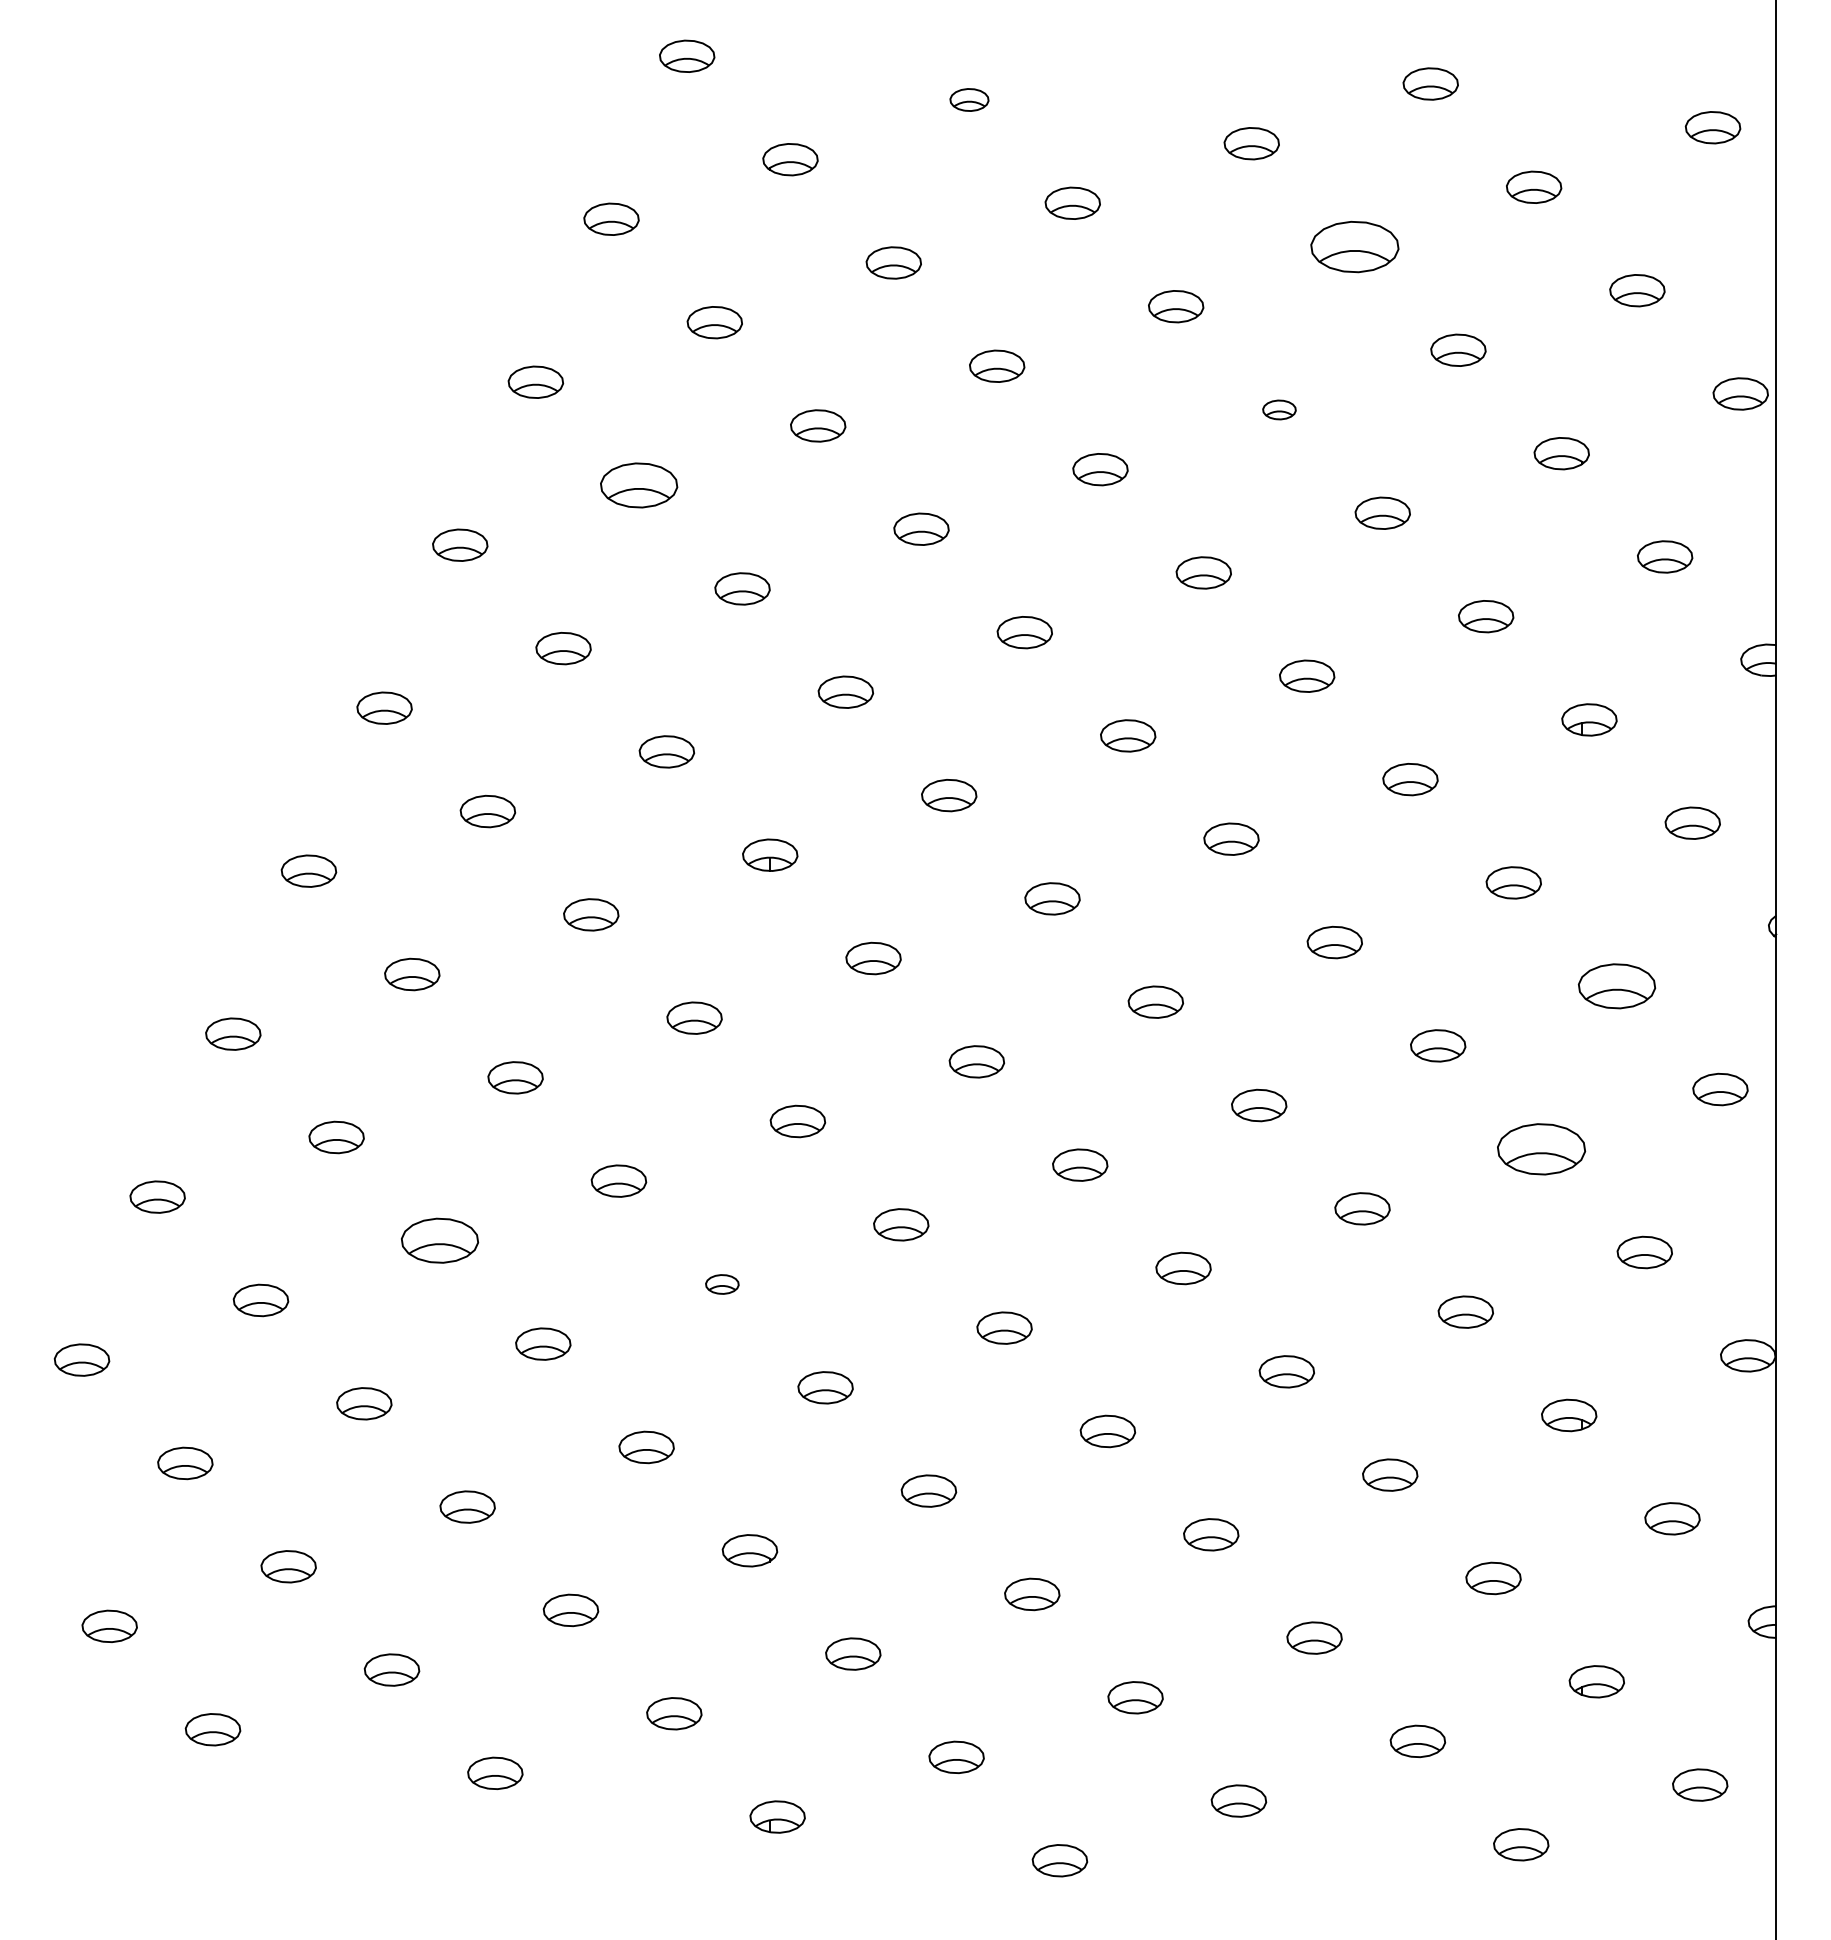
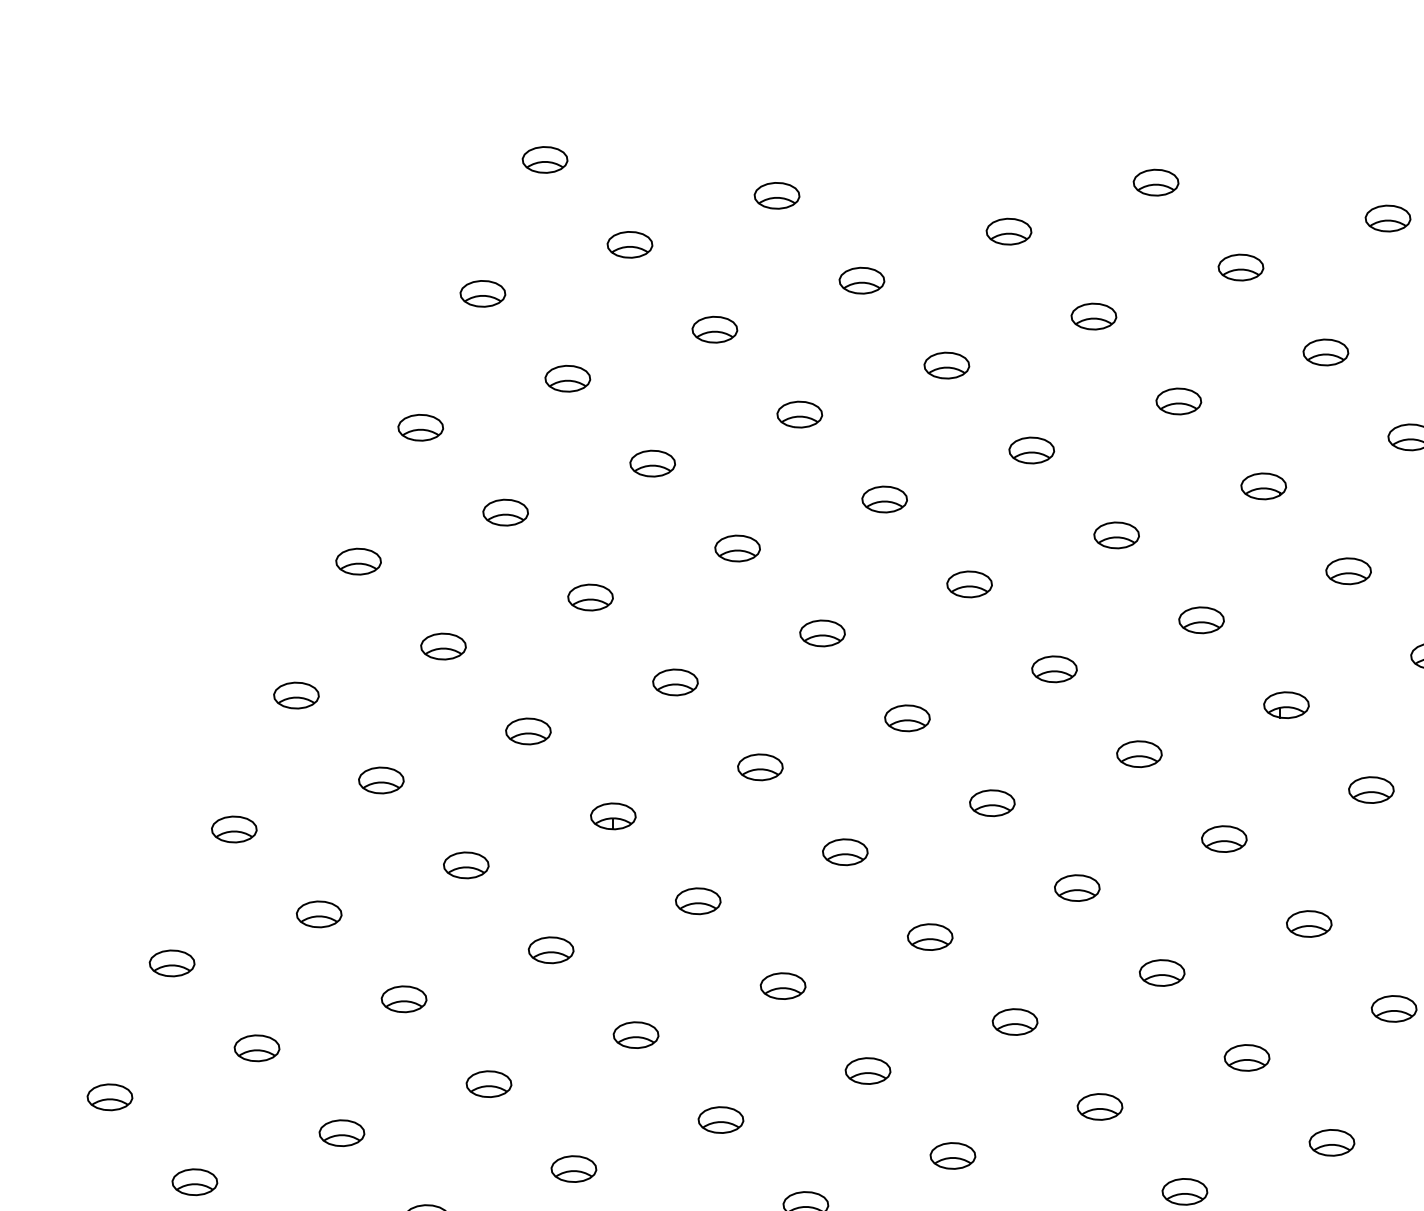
part: (969, 99) -> (777, 195), size x1.43
part: (1355, 246) -> (1094, 316), size x0.62
part: (1279, 409) -> (1031, 450), size x1.67
part: (639, 485) -> (505, 512), size x0.71
part: (1617, 985) -> (1309, 923), size x0.71
part: (1541, 1148) -> (1247, 1057), size x0.62
part: (439, 1240) -> (341, 1132), size x0.71
part: (722, 1284) -> (574, 1169), size x1.67

